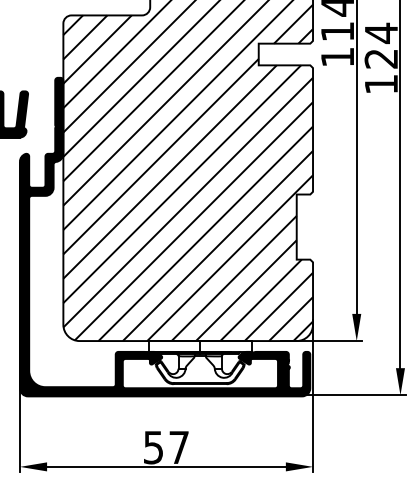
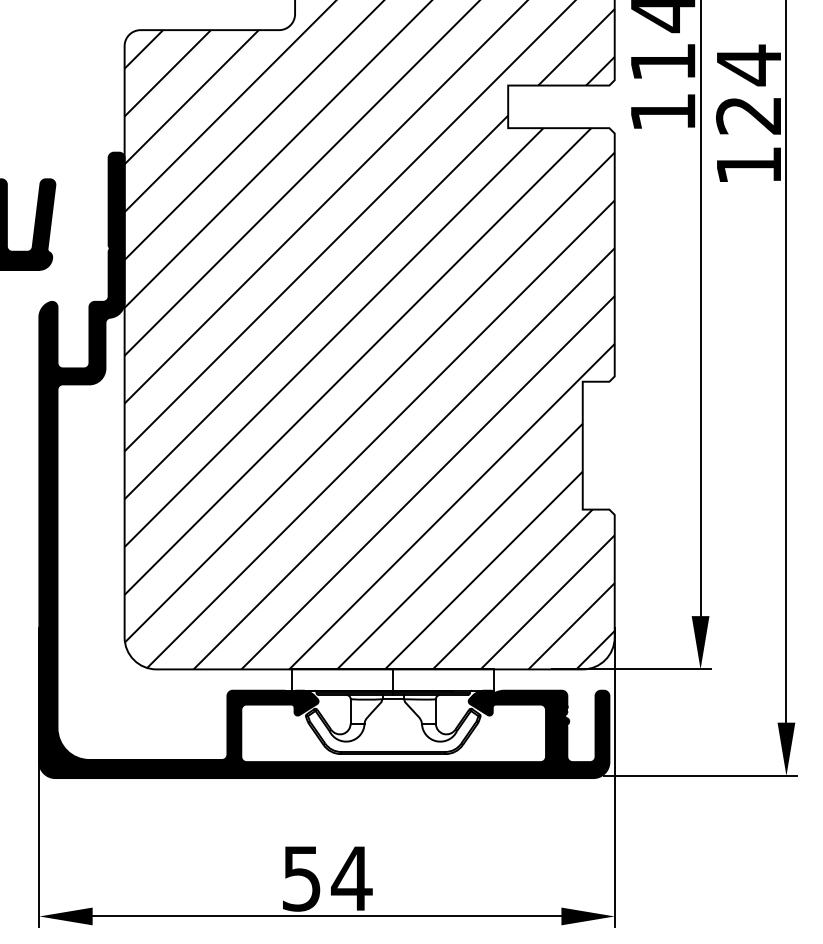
text: (178, 447) -> (350, 878), 57 -> 54

